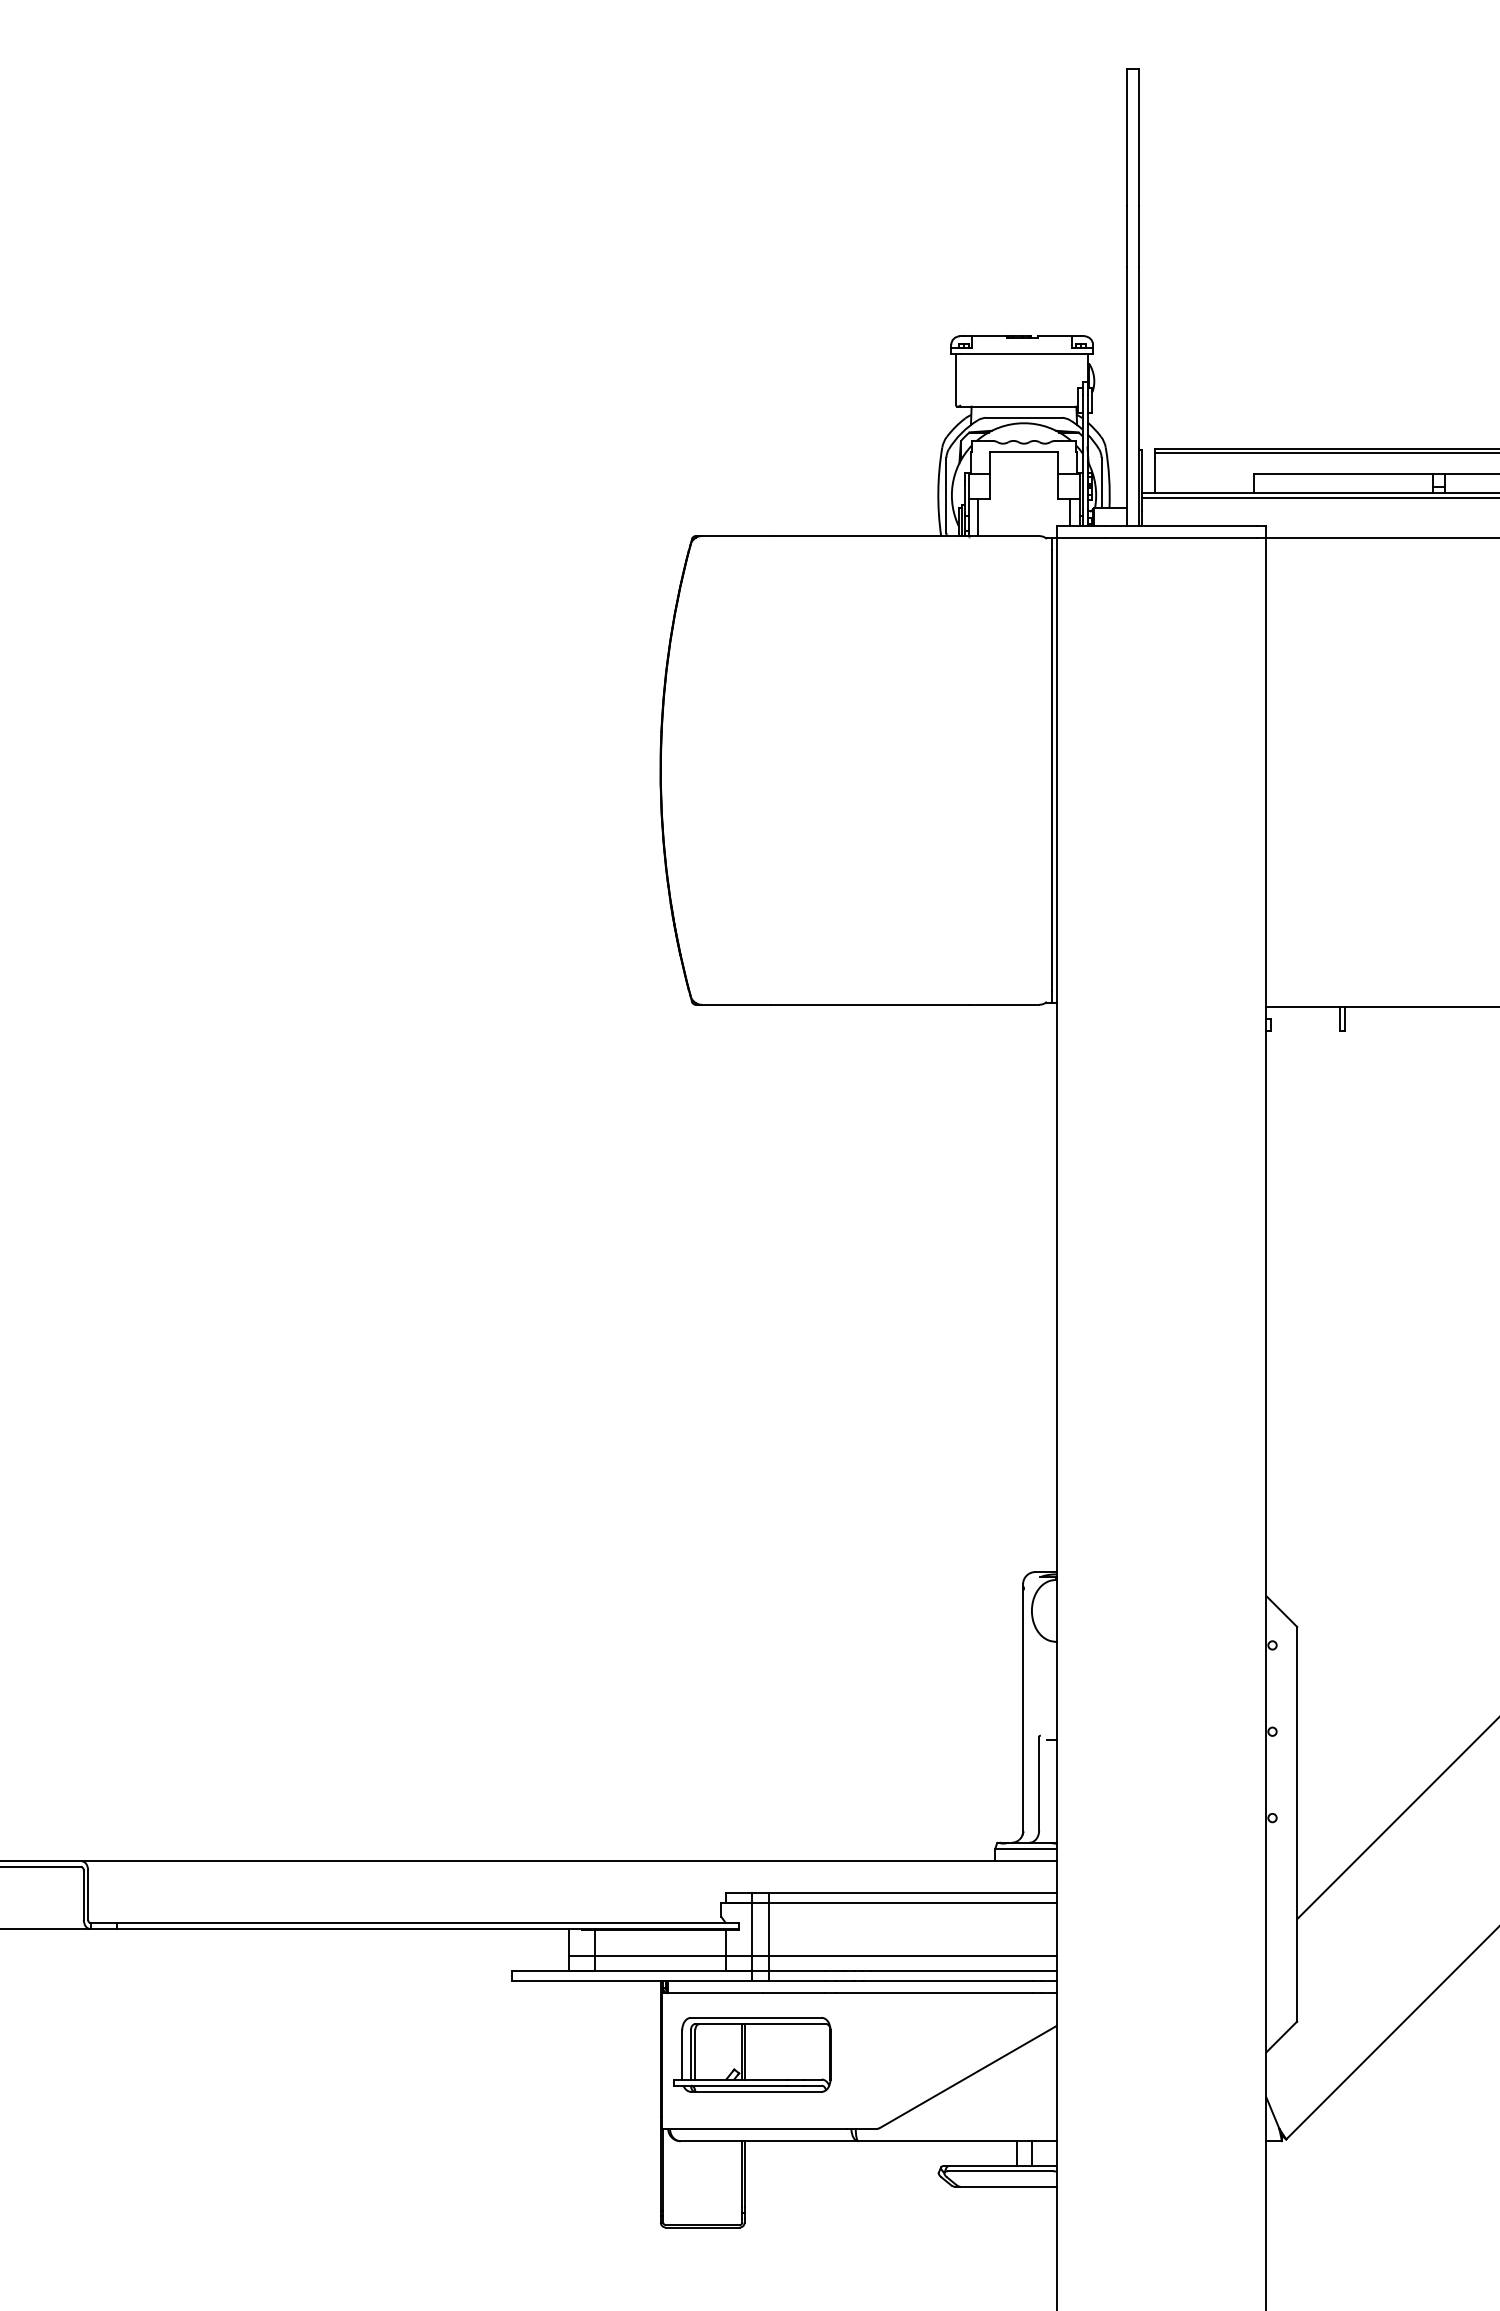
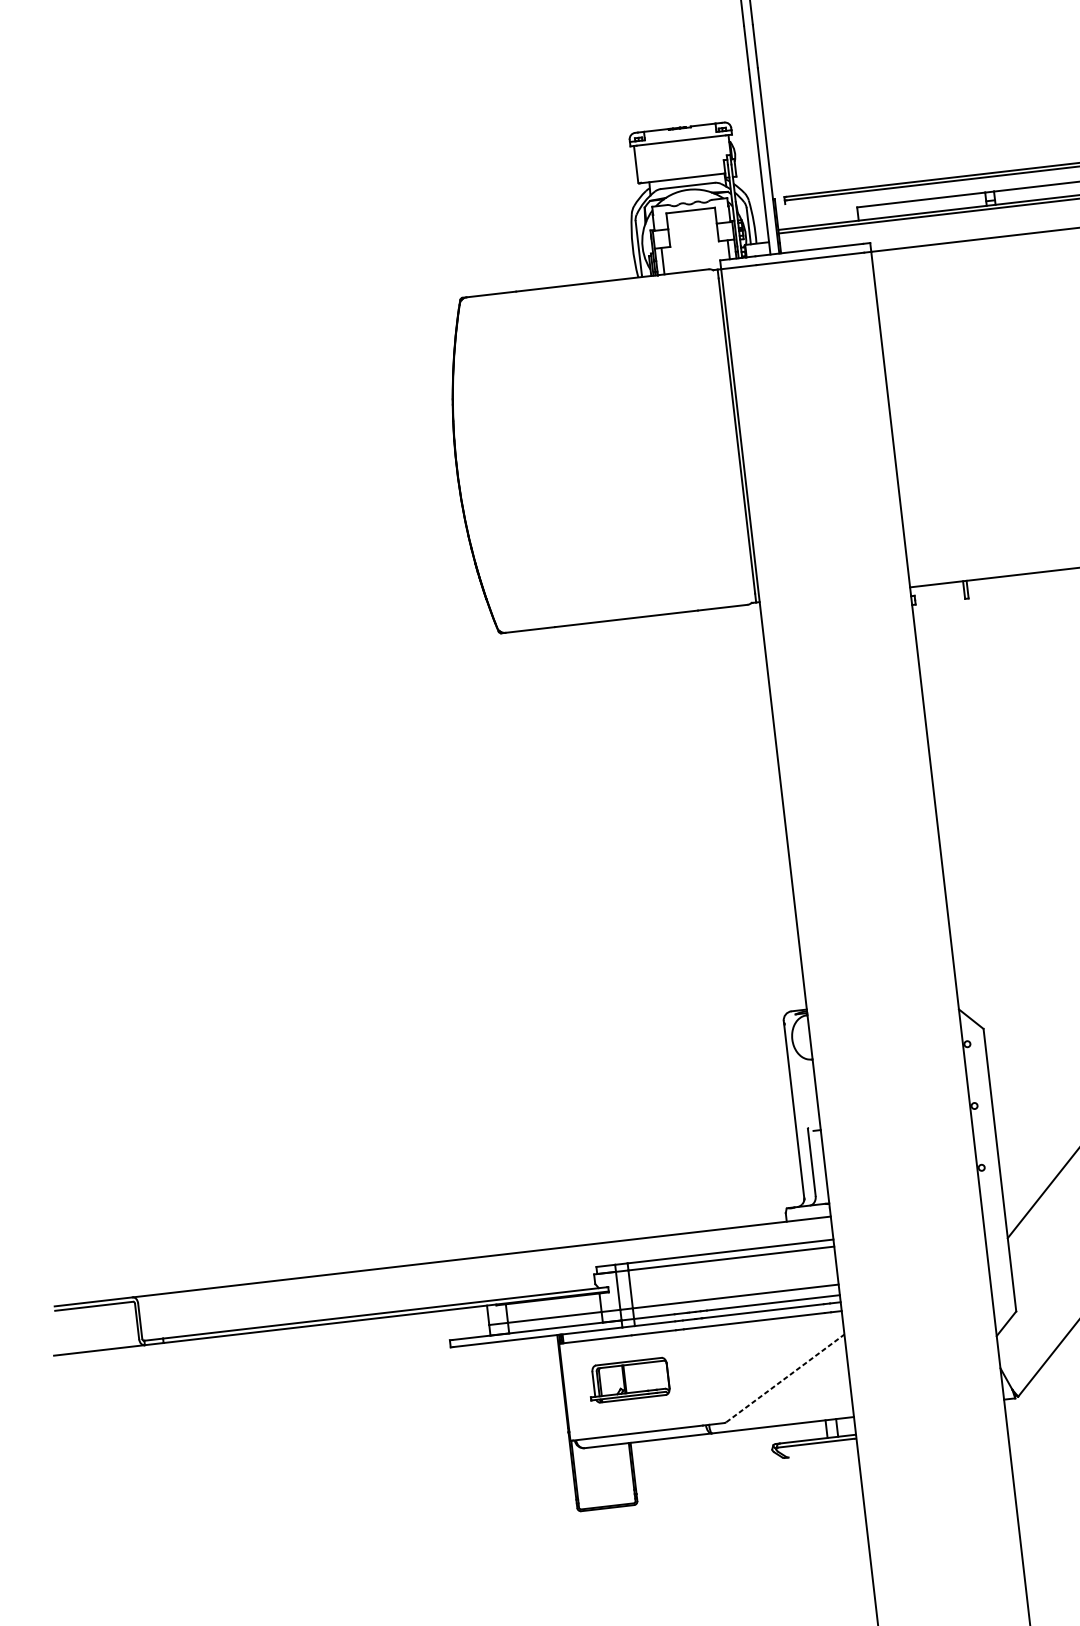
line: (1155, 475) -> (786, 216), removed
line: (1025, 1848) -> (807, 1210), removed
part: (752, 2054) -> (629, 1380), size x0.7
line: (968, 2076) -> (785, 1378), solid -> dashed
line: (1008, 2186) -> (823, 1453), removed

